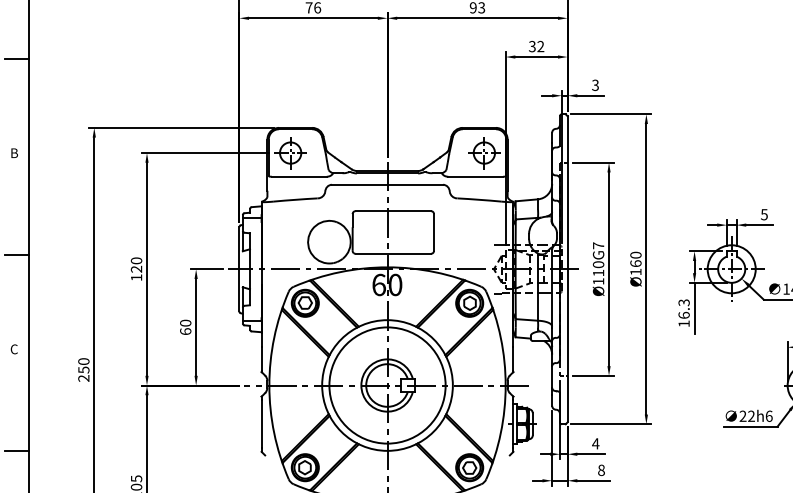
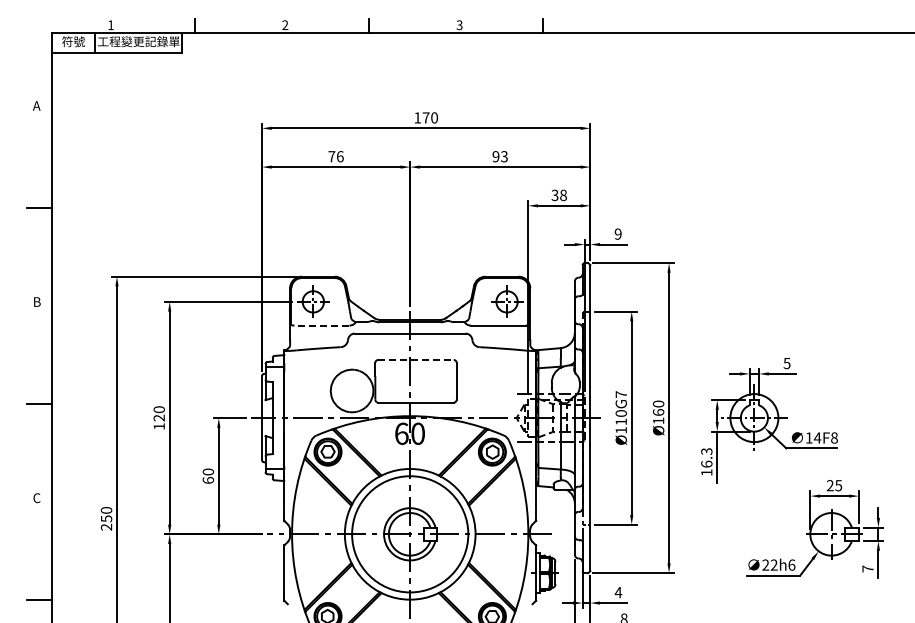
text: (540, 46) -> (563, 195), 32 -> 38
text: (594, 84) -> (617, 233), 3 -> 9
line: (298, 176) -> (321, 325), solid -> dashed
line: (393, 211) -> (416, 360), solid -> dashed

